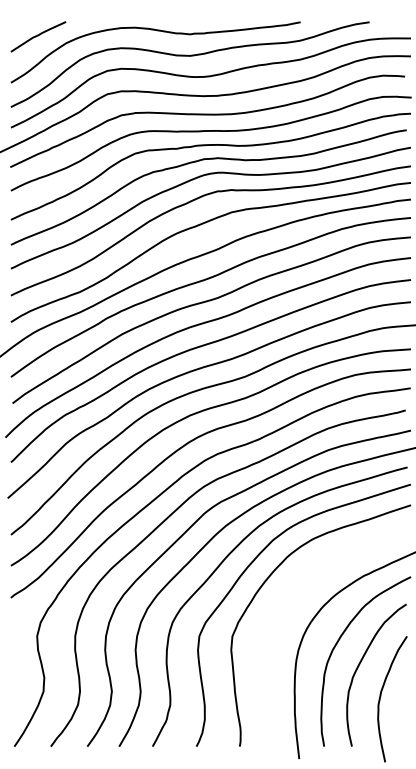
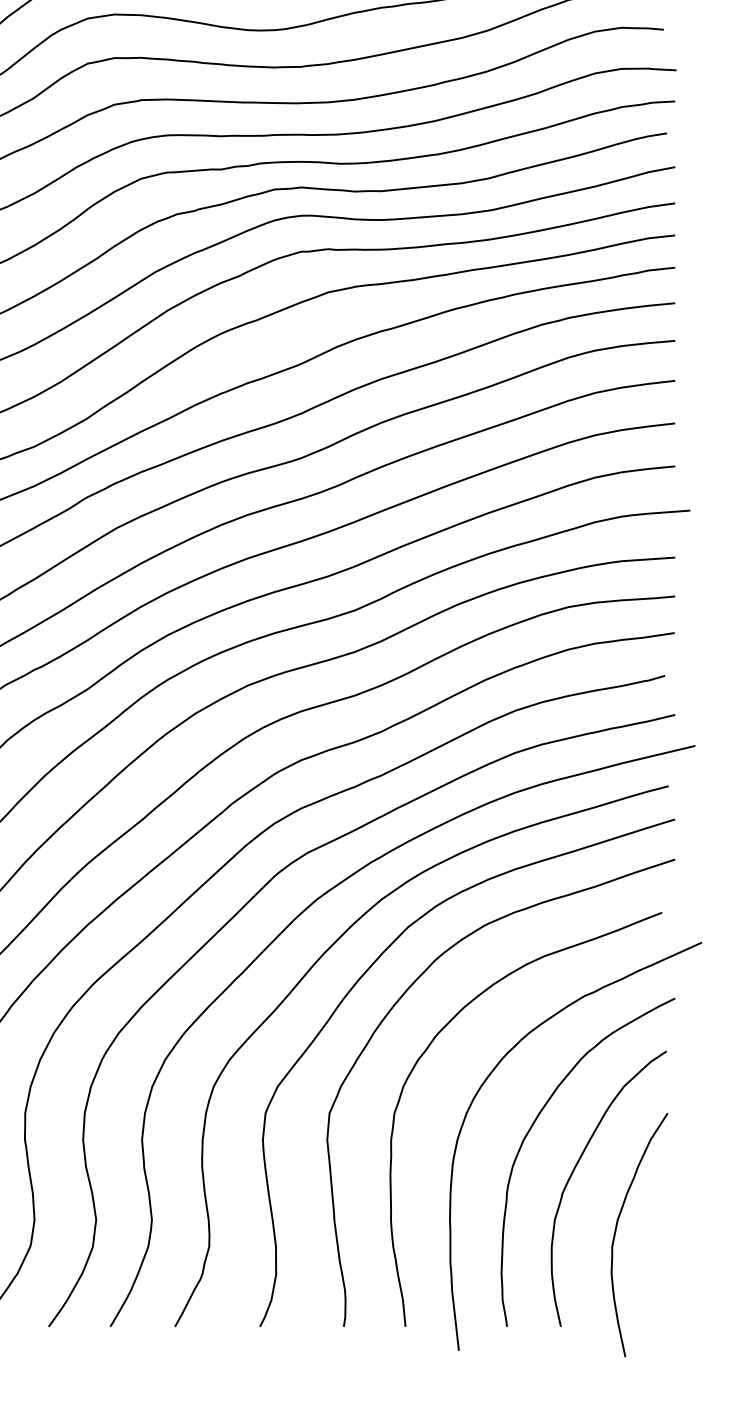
curve: (282, 605) -> (426, 1053), added

